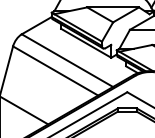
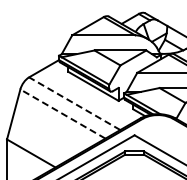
line: (67, 60) -> (74, 103), solid -> dashed
line: (55, 70) -> (62, 113), solid -> dashed

